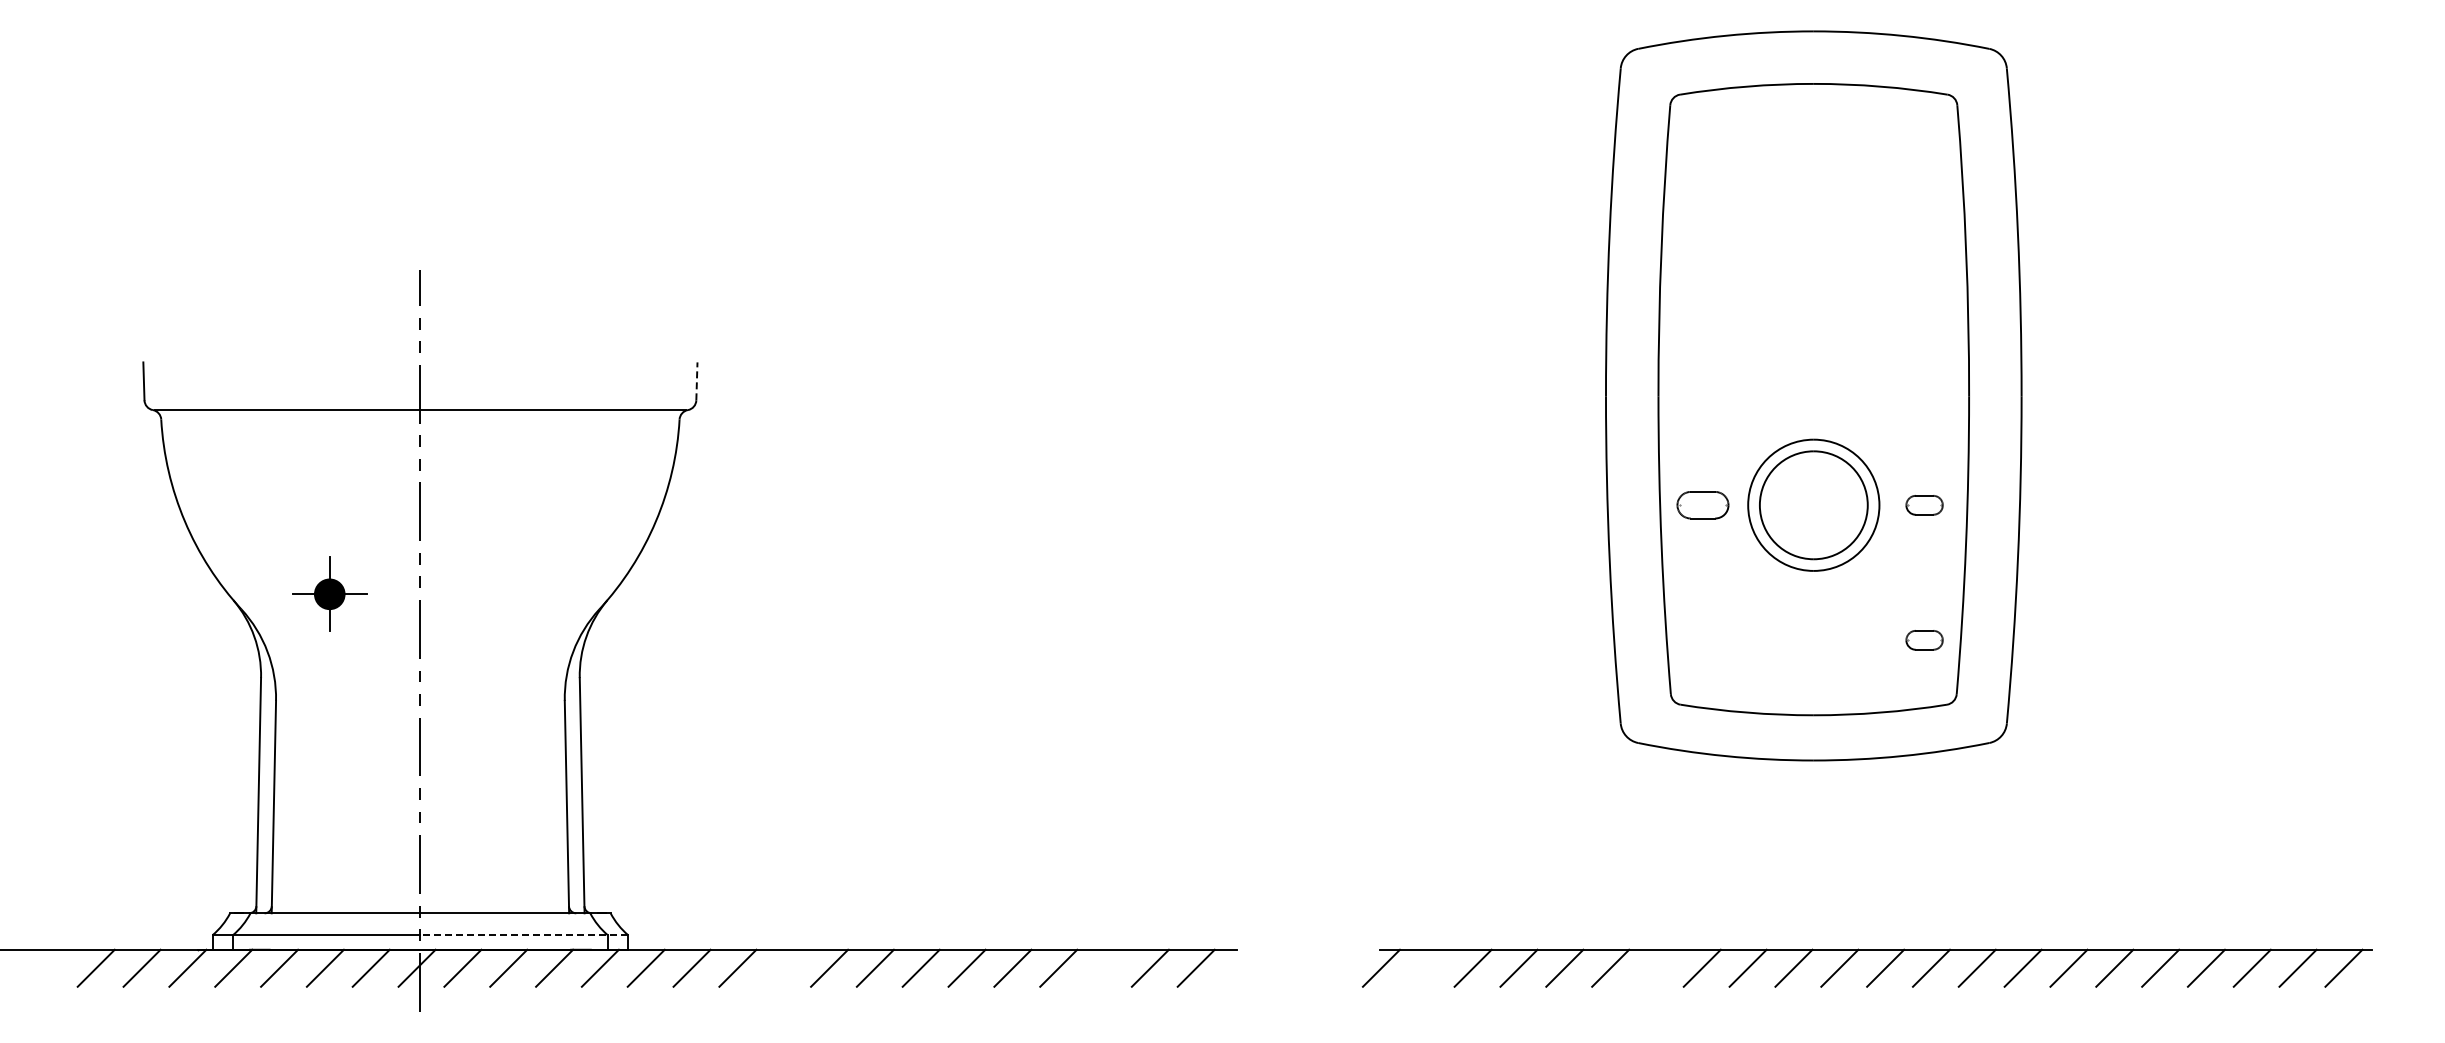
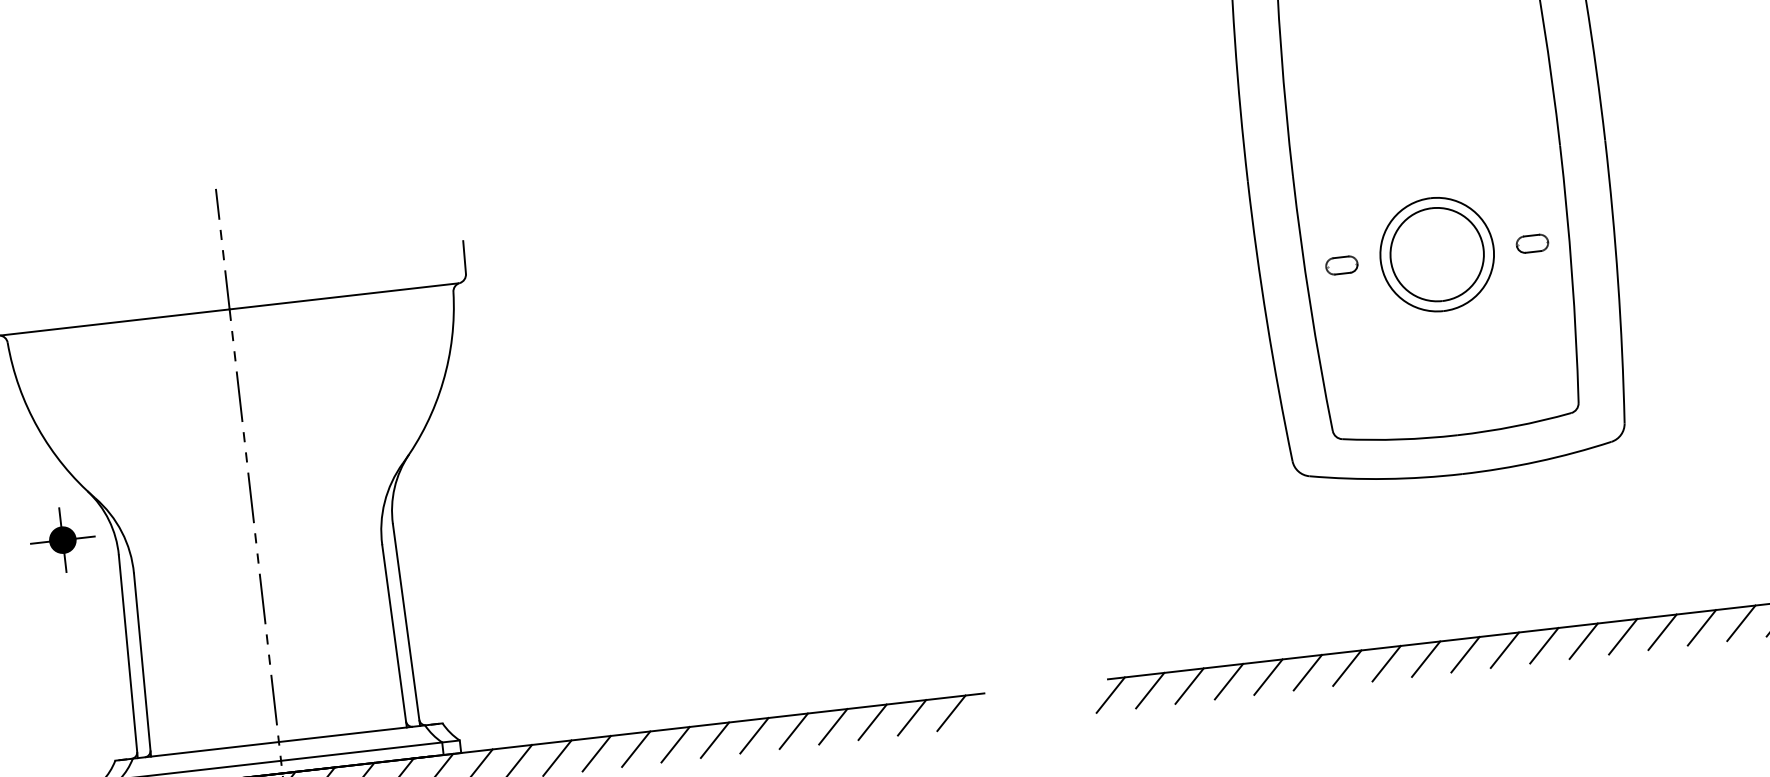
line: (696, 381) -> (464, 257), dashed -> solid
part: (1702, 505) -> (1341, 265), size x0.71
part: (329, 593) -> (62, 539), moved
part: (1924, 640) -> (1545, 360), removed
line: (524, 935) -> (370, 750), dashed -> solid
line: (783, 967) -> (596, 753), added
line: (1104, 967) -> (872, 721), added
line: (1426, 967) -> (1149, 690), added
line: (1656, 967) -> (1347, 667), added

